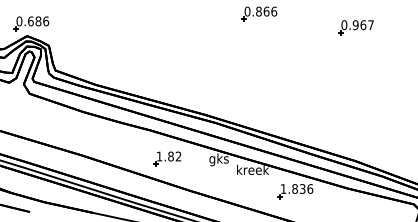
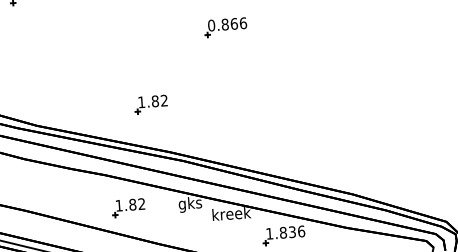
part: (355, 27) -> (341, 35), removed
part: (192, 73) -> (151, 103), added

